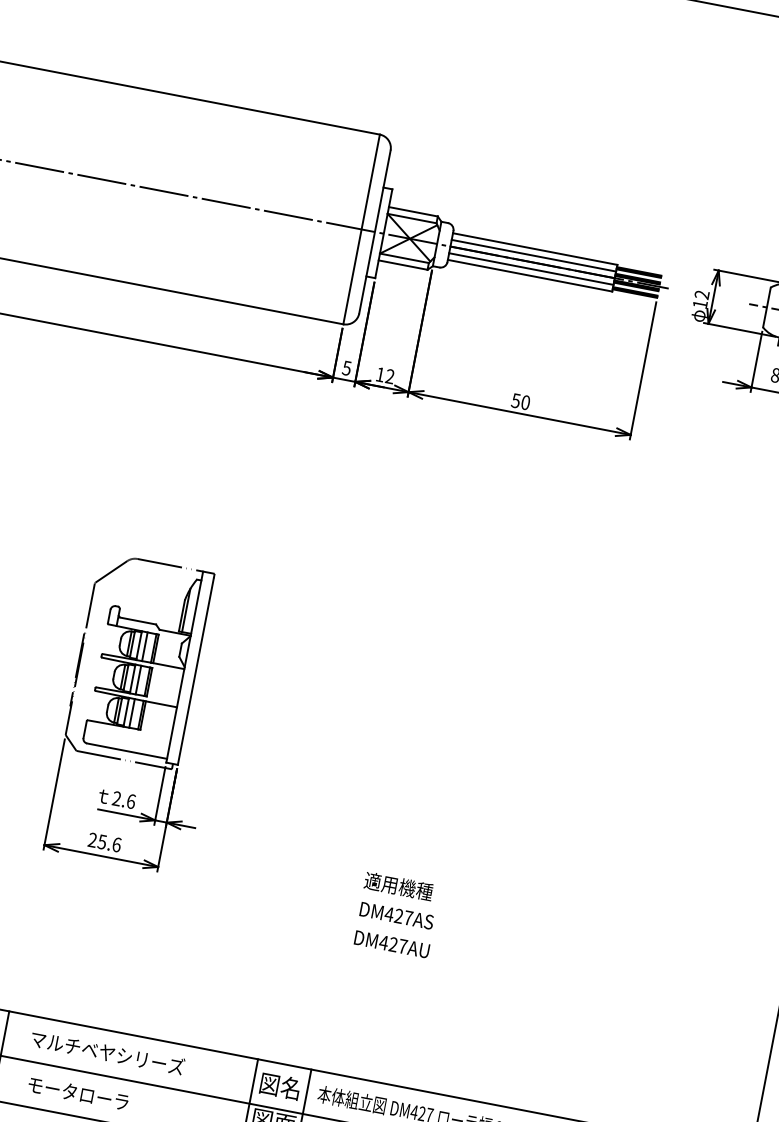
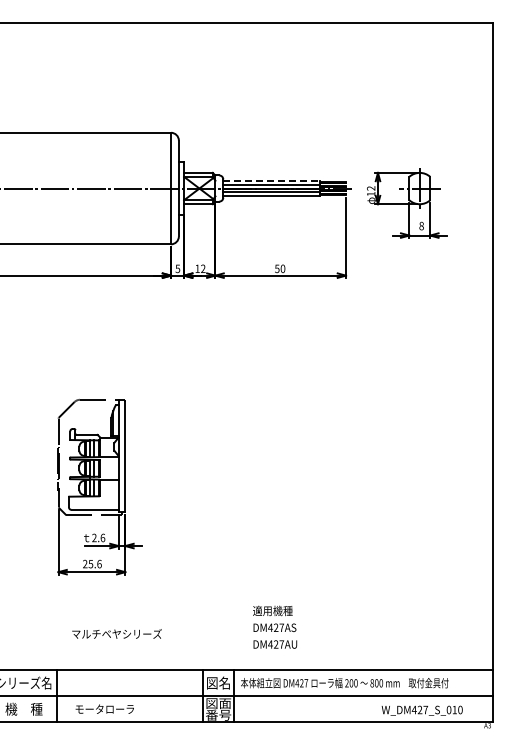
line: (536, 248) -> (272, 180), solid -> dashed
text: (398, 913) -> (275, 626), moved
text: (107, 1051) -> (116, 633), moved

